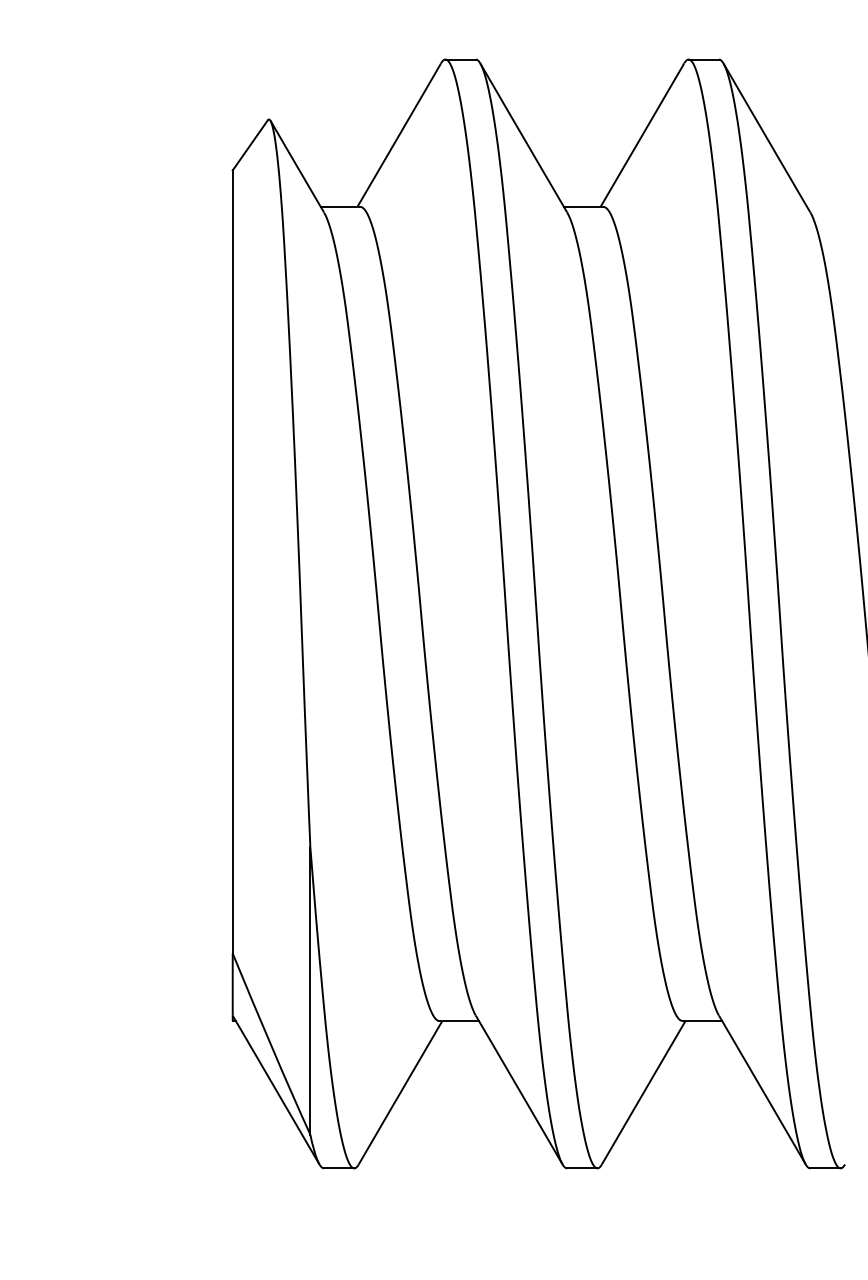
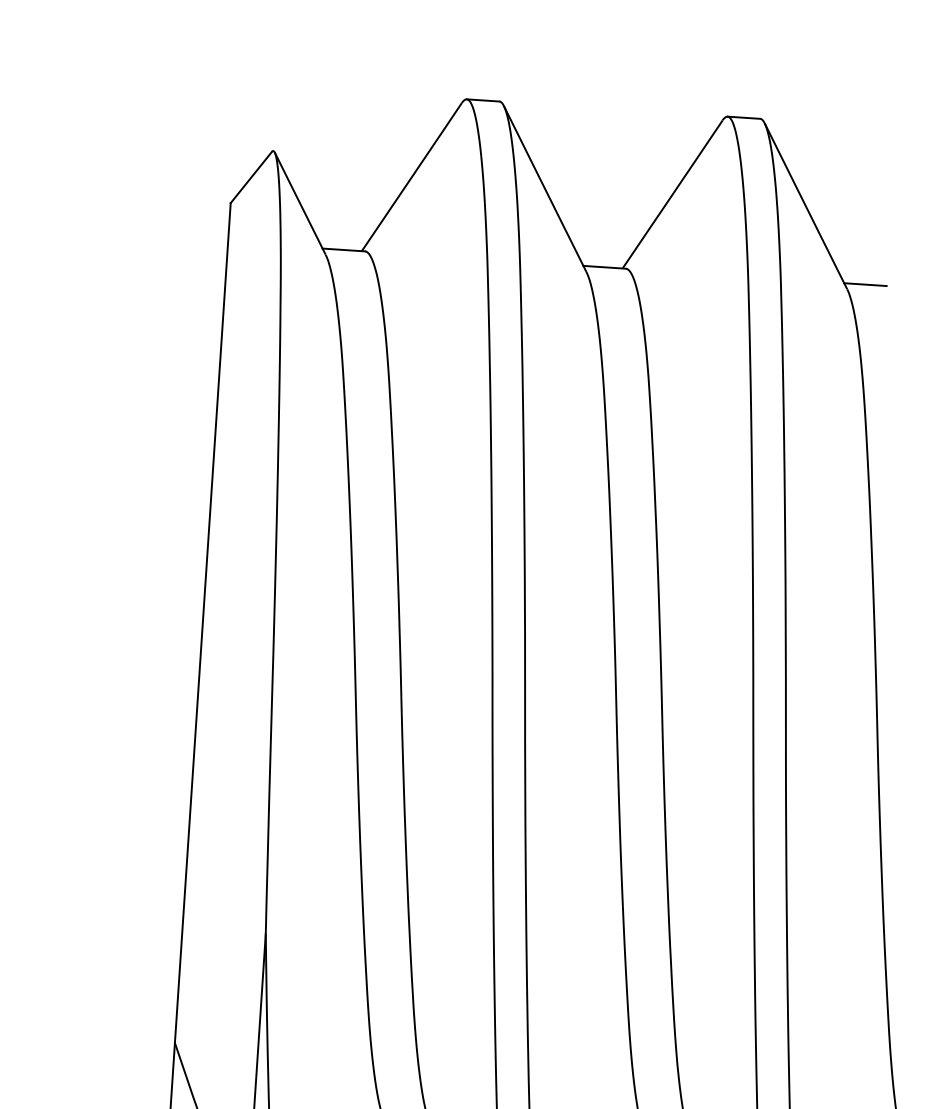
line: (826, 206) -> (864, 284), added

